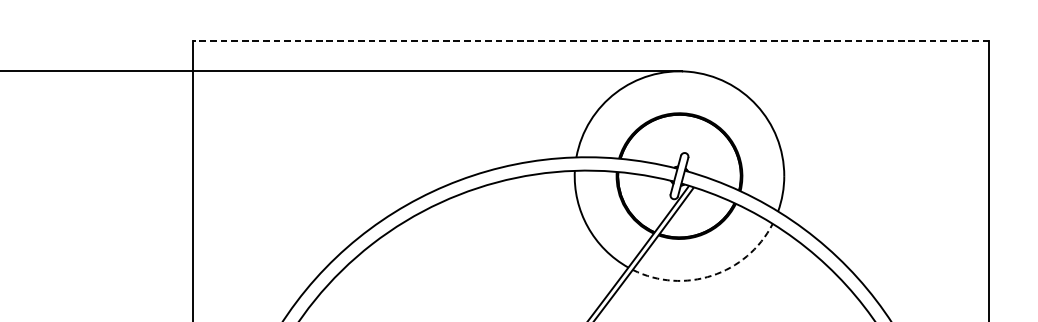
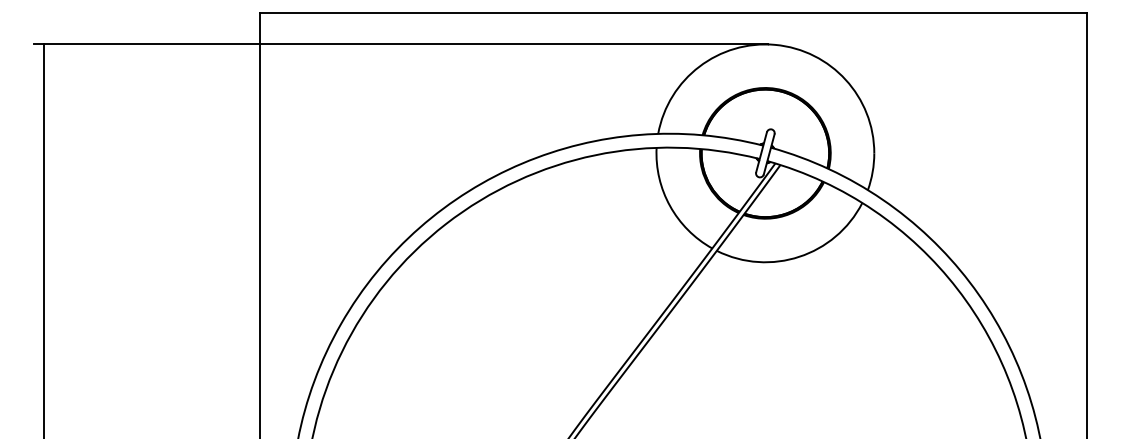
line: (591, 41) -> (673, 13), dashed -> solid
arc: (712, 275) -> (799, 256), dashed -> solid

